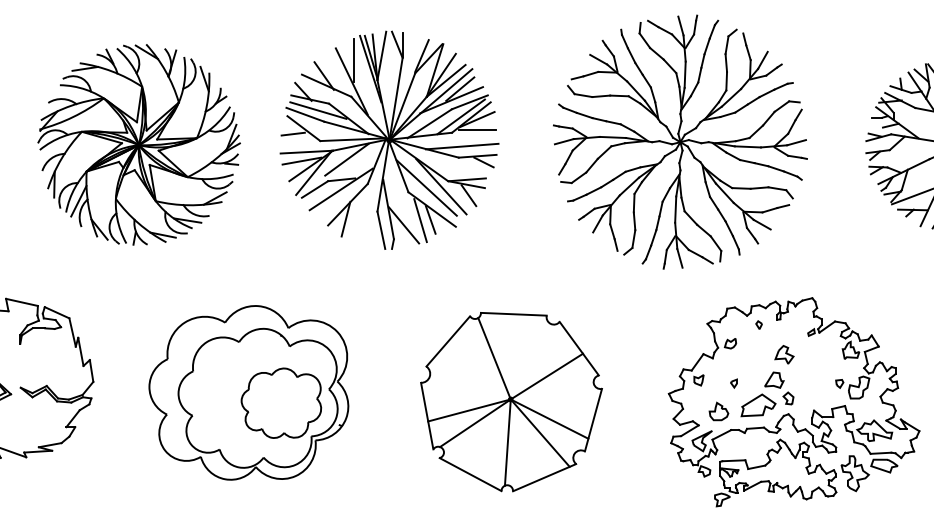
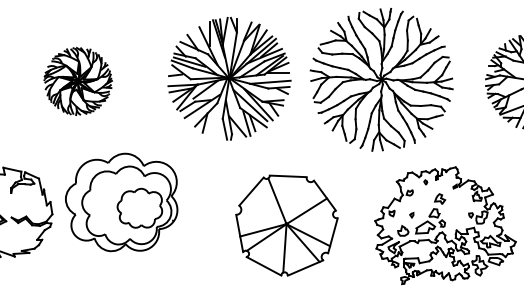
part: (389, 139) -> (229, 78), moved
part: (138, 145) -> (77, 81), size x0.6
part: (248, 392) -> (121, 202), moved

